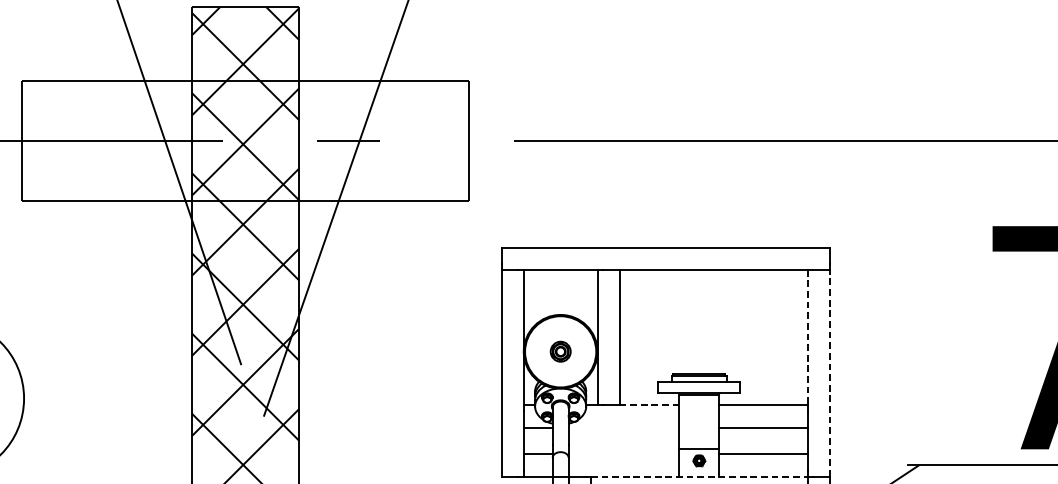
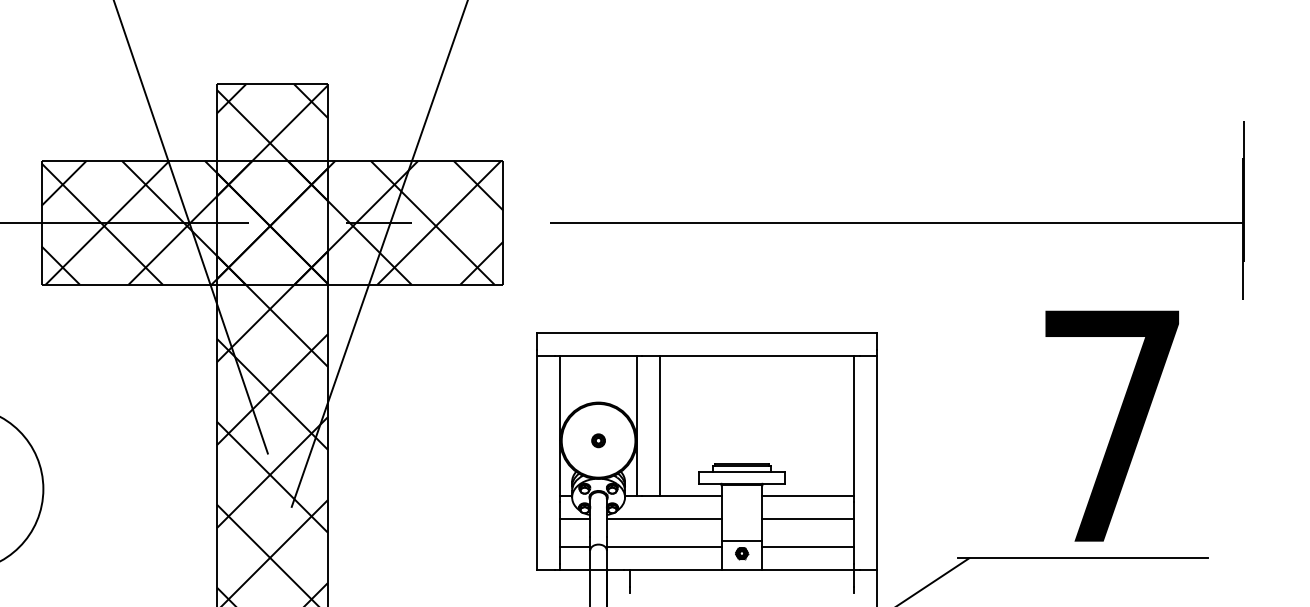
hatch: (245, 140) -> (272, 222), added
line: (808, 338) -> (854, 426), dashed -> solid
part: (560, 351) -> (598, 440), size x0.62
line: (830, 372) -> (877, 462), dashed -> solid
line: (649, 405) -> (690, 496), dashed -> solid
line: (623, 427) -> (663, 519), added
line: (623, 454) -> (663, 546), added
line: (699, 476) -> (742, 569), dashed -> solid

